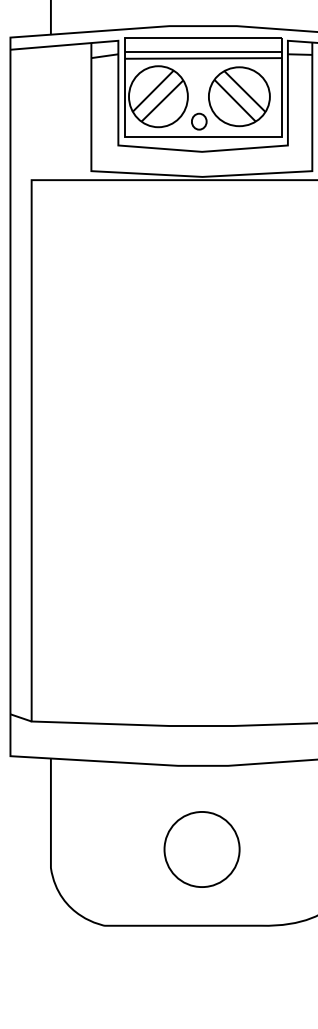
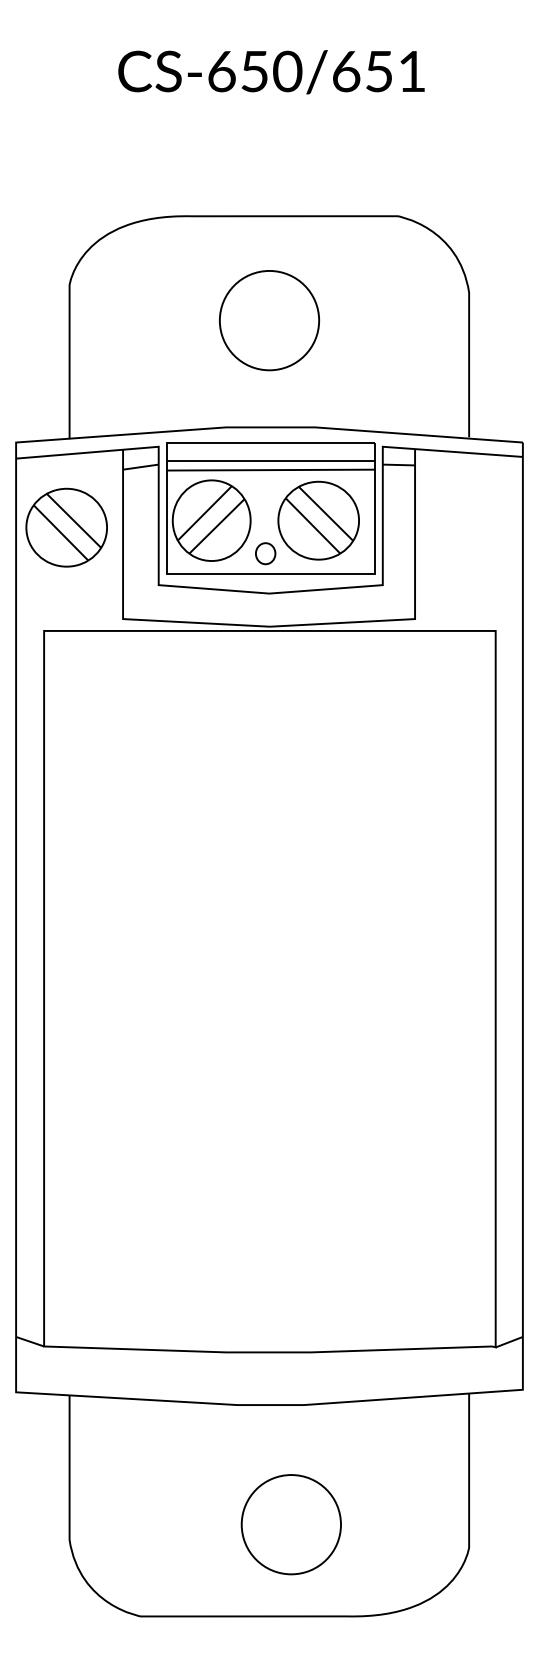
part: (48, 101) -> (66, 527), added
part: (201, 849) -> (290, 1524), moved

